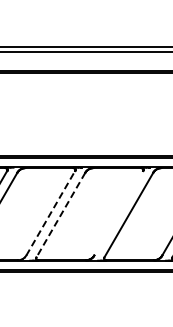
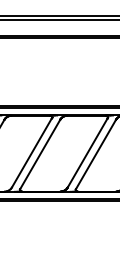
line: (51, 212) -> (32, 152), dashed -> solid
line: (118, 212) -> (87, 152), added
line: (60, 215) -> (39, 154), dashed -> solid

